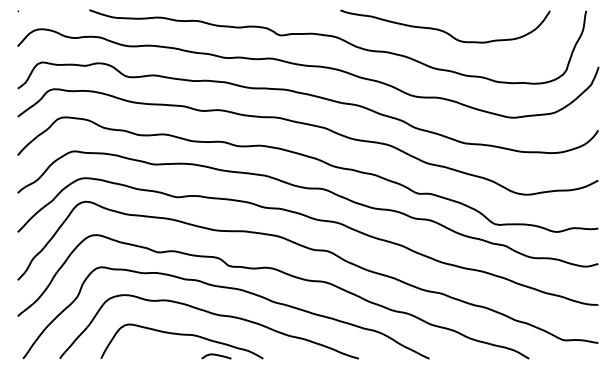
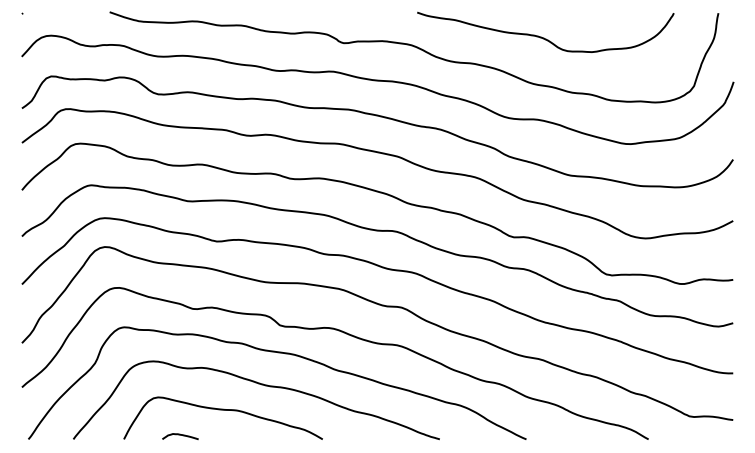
curve: (216, 355) -> (180, 435), moved

